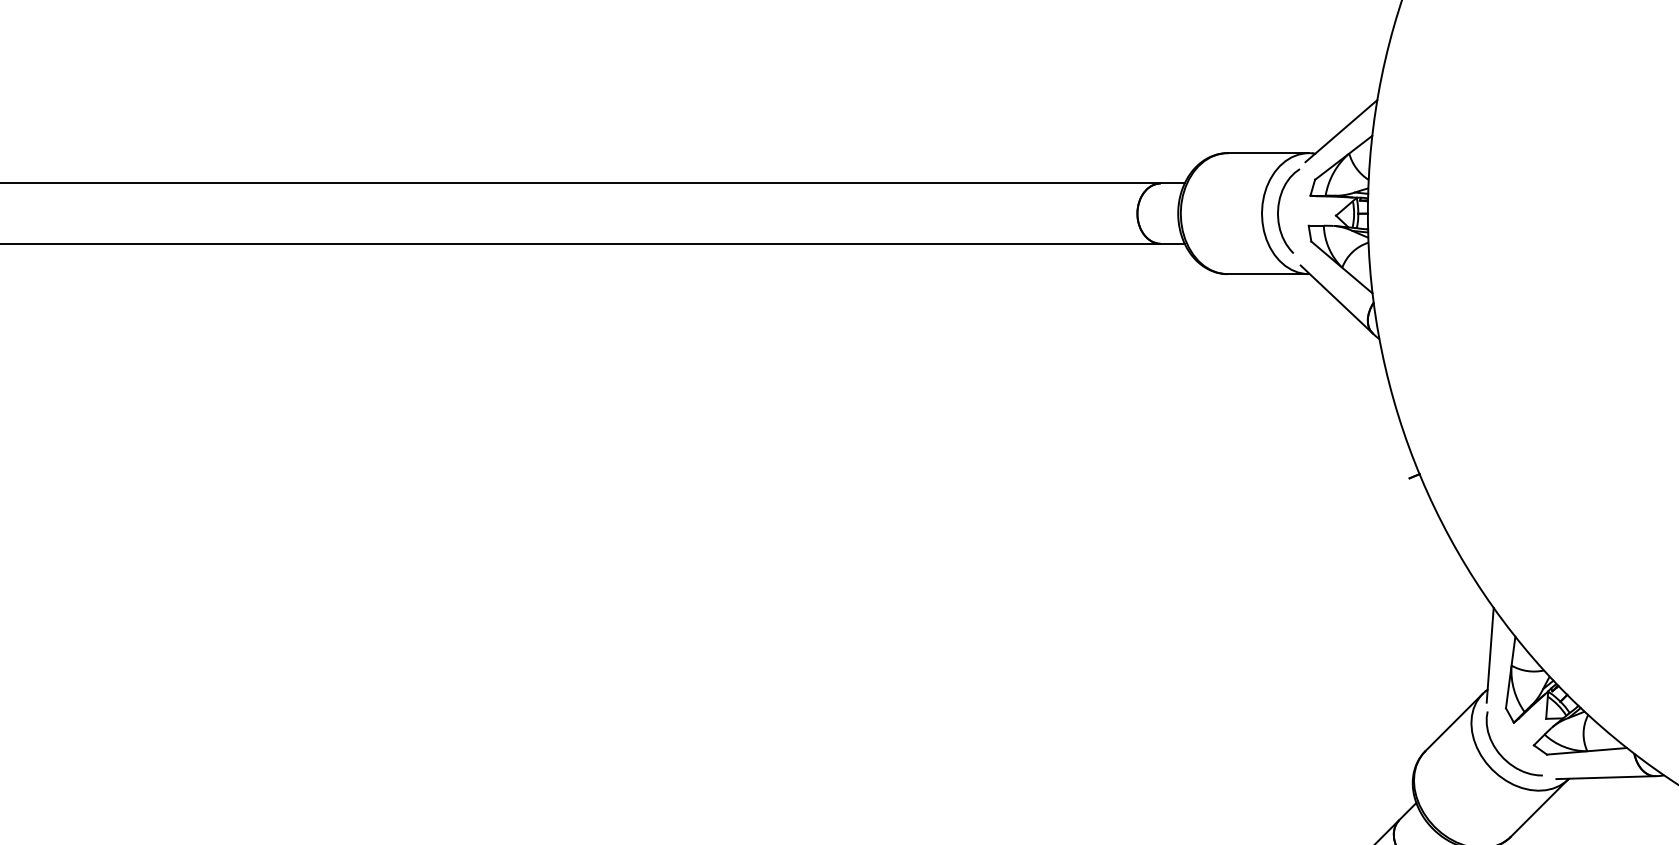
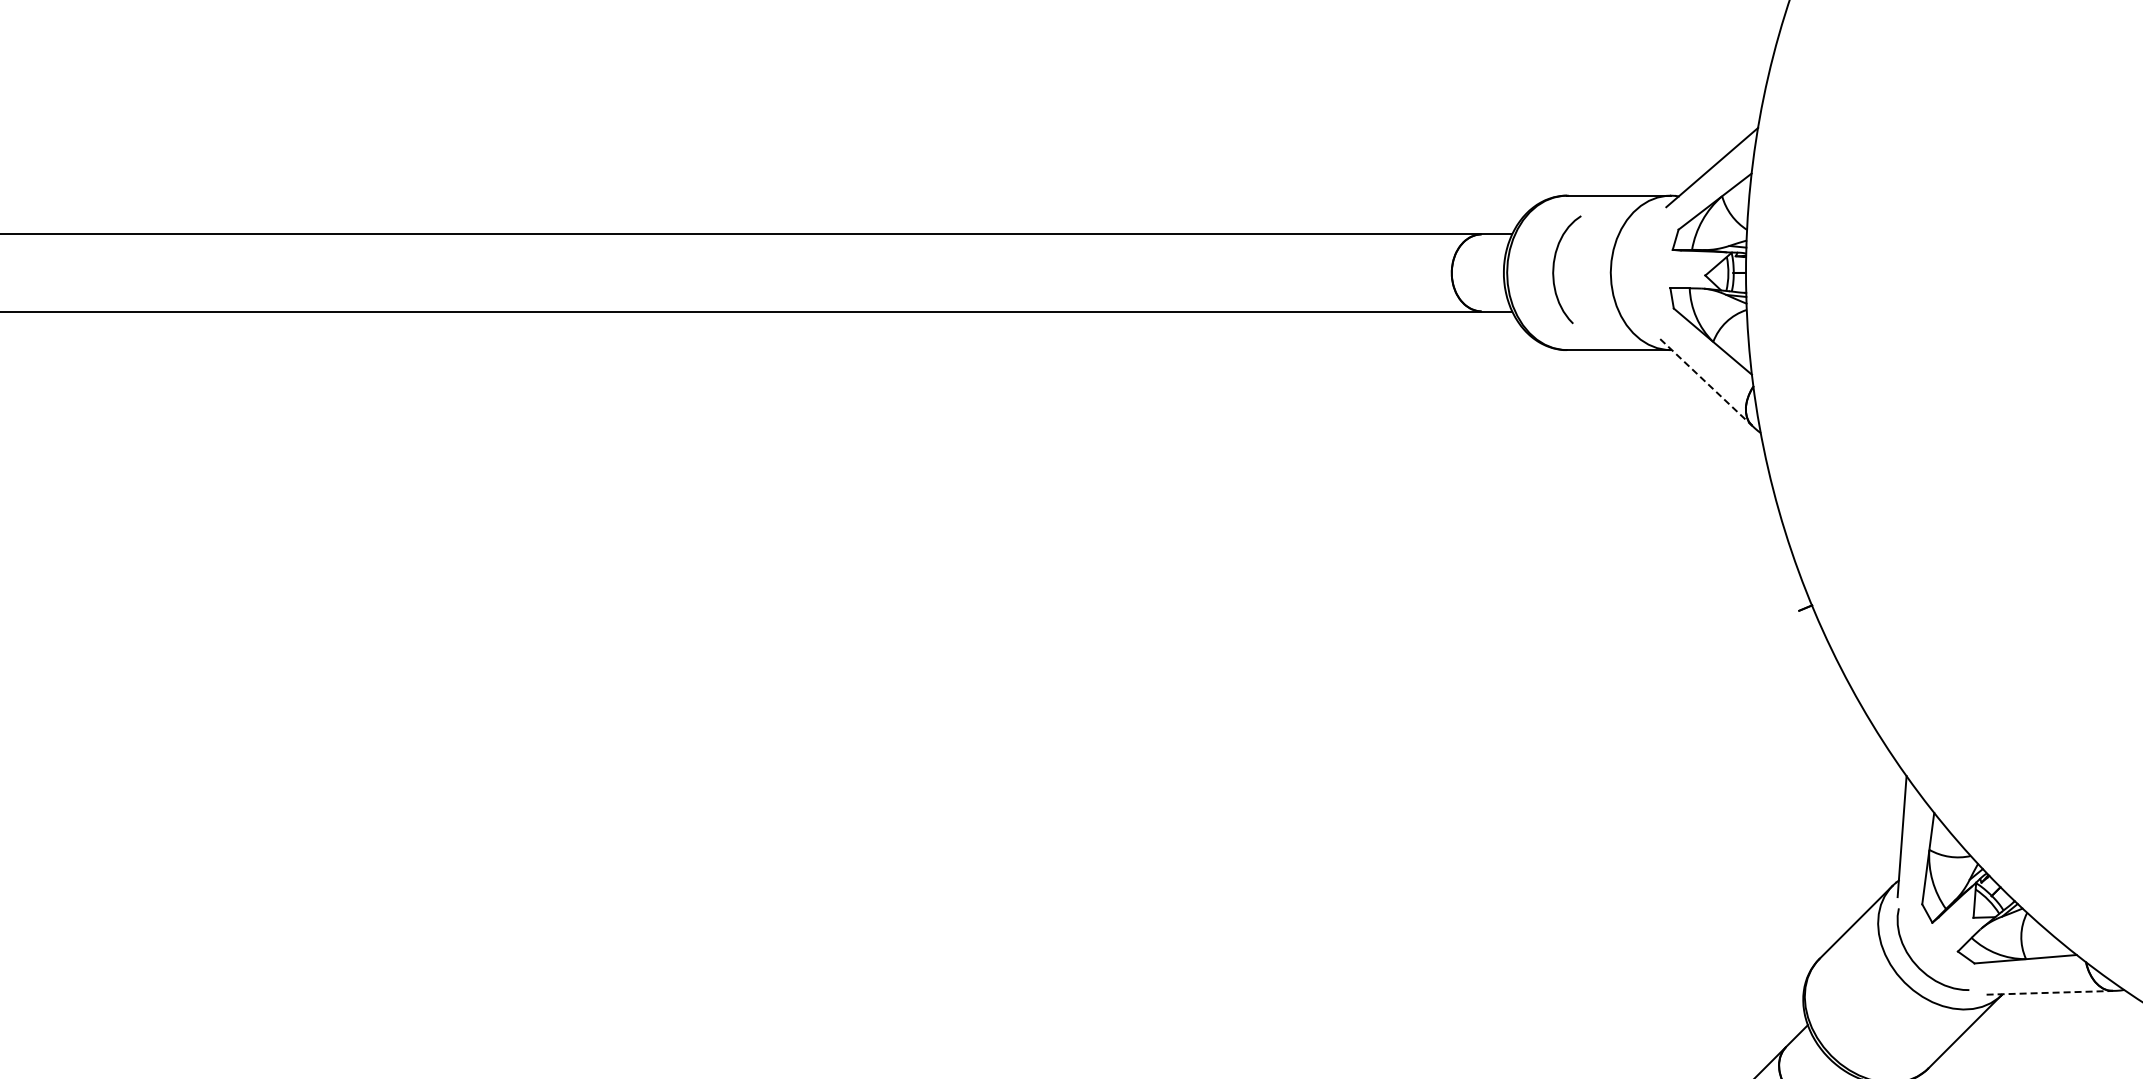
curve: (1278, 210) -> (1554, 269), moved
line: (1336, 299) -> (1706, 382), solid -> dashed
line: (1606, 777) -> (2050, 992), solid -> dashed

